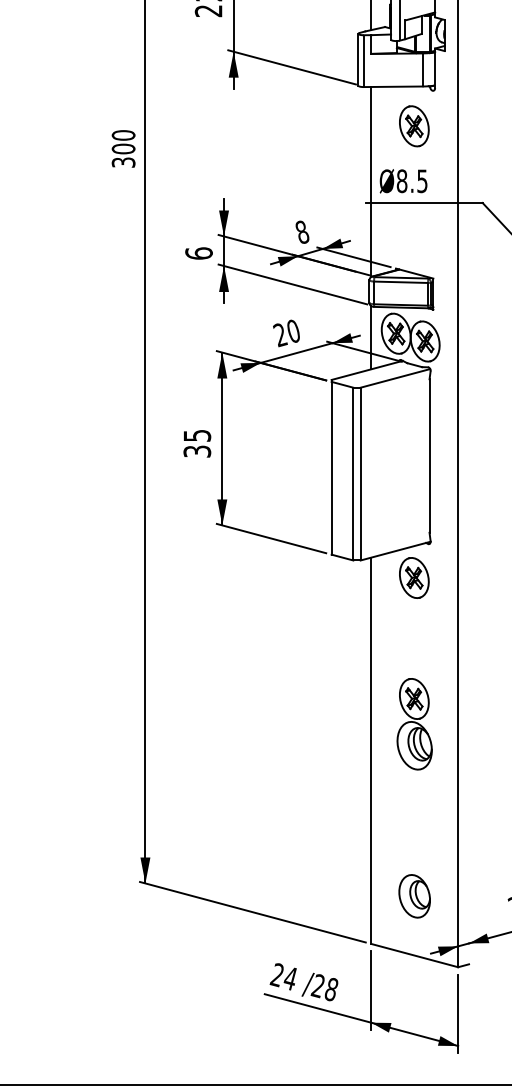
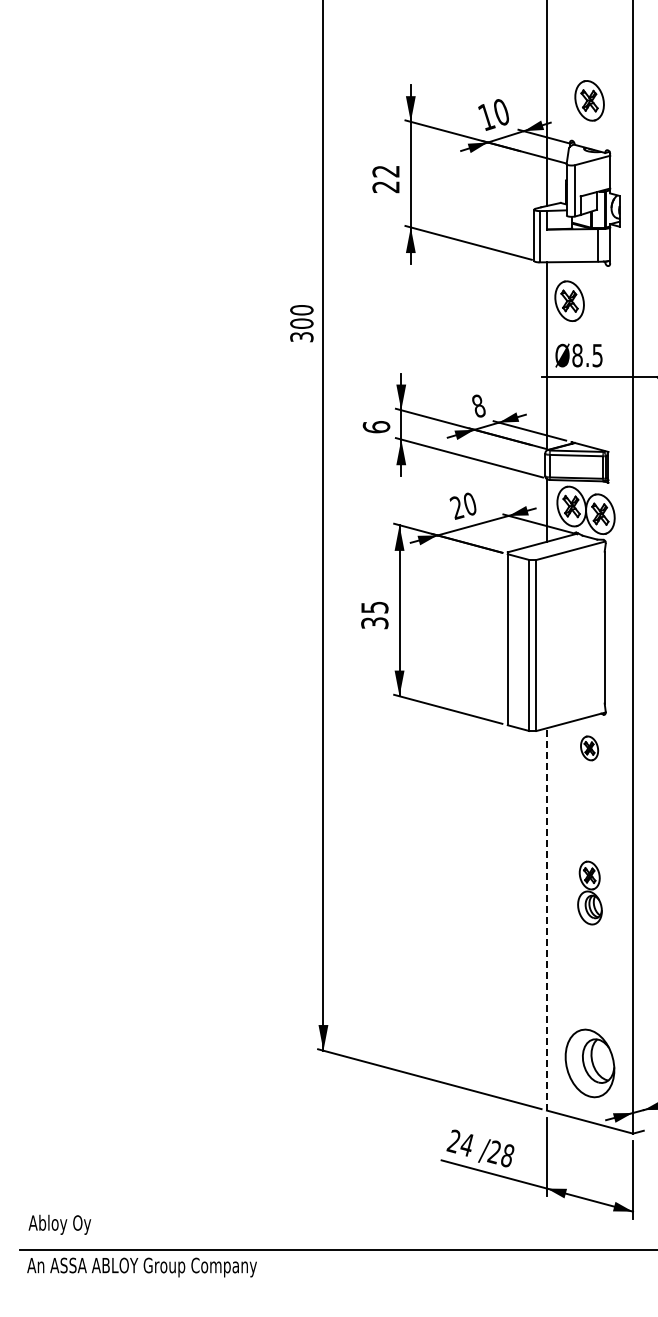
part: (414, 125) -> (569, 300), moved
part: (414, 578) -> (589, 748), size x0.6
part: (414, 723) -> (589, 892), size x0.7
line: (370, 749) -> (546, 918), solid -> dashed
part: (414, 896) -> (589, 1063), size x1.6

